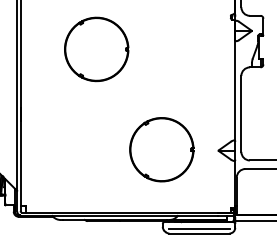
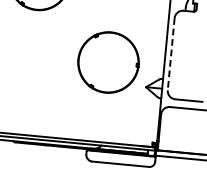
line: (241, 113) -> (171, 53), solid -> dashed
part: (161, 149) -> (108, 62), moved
line: (198, 229) -> (120, 160), removed

